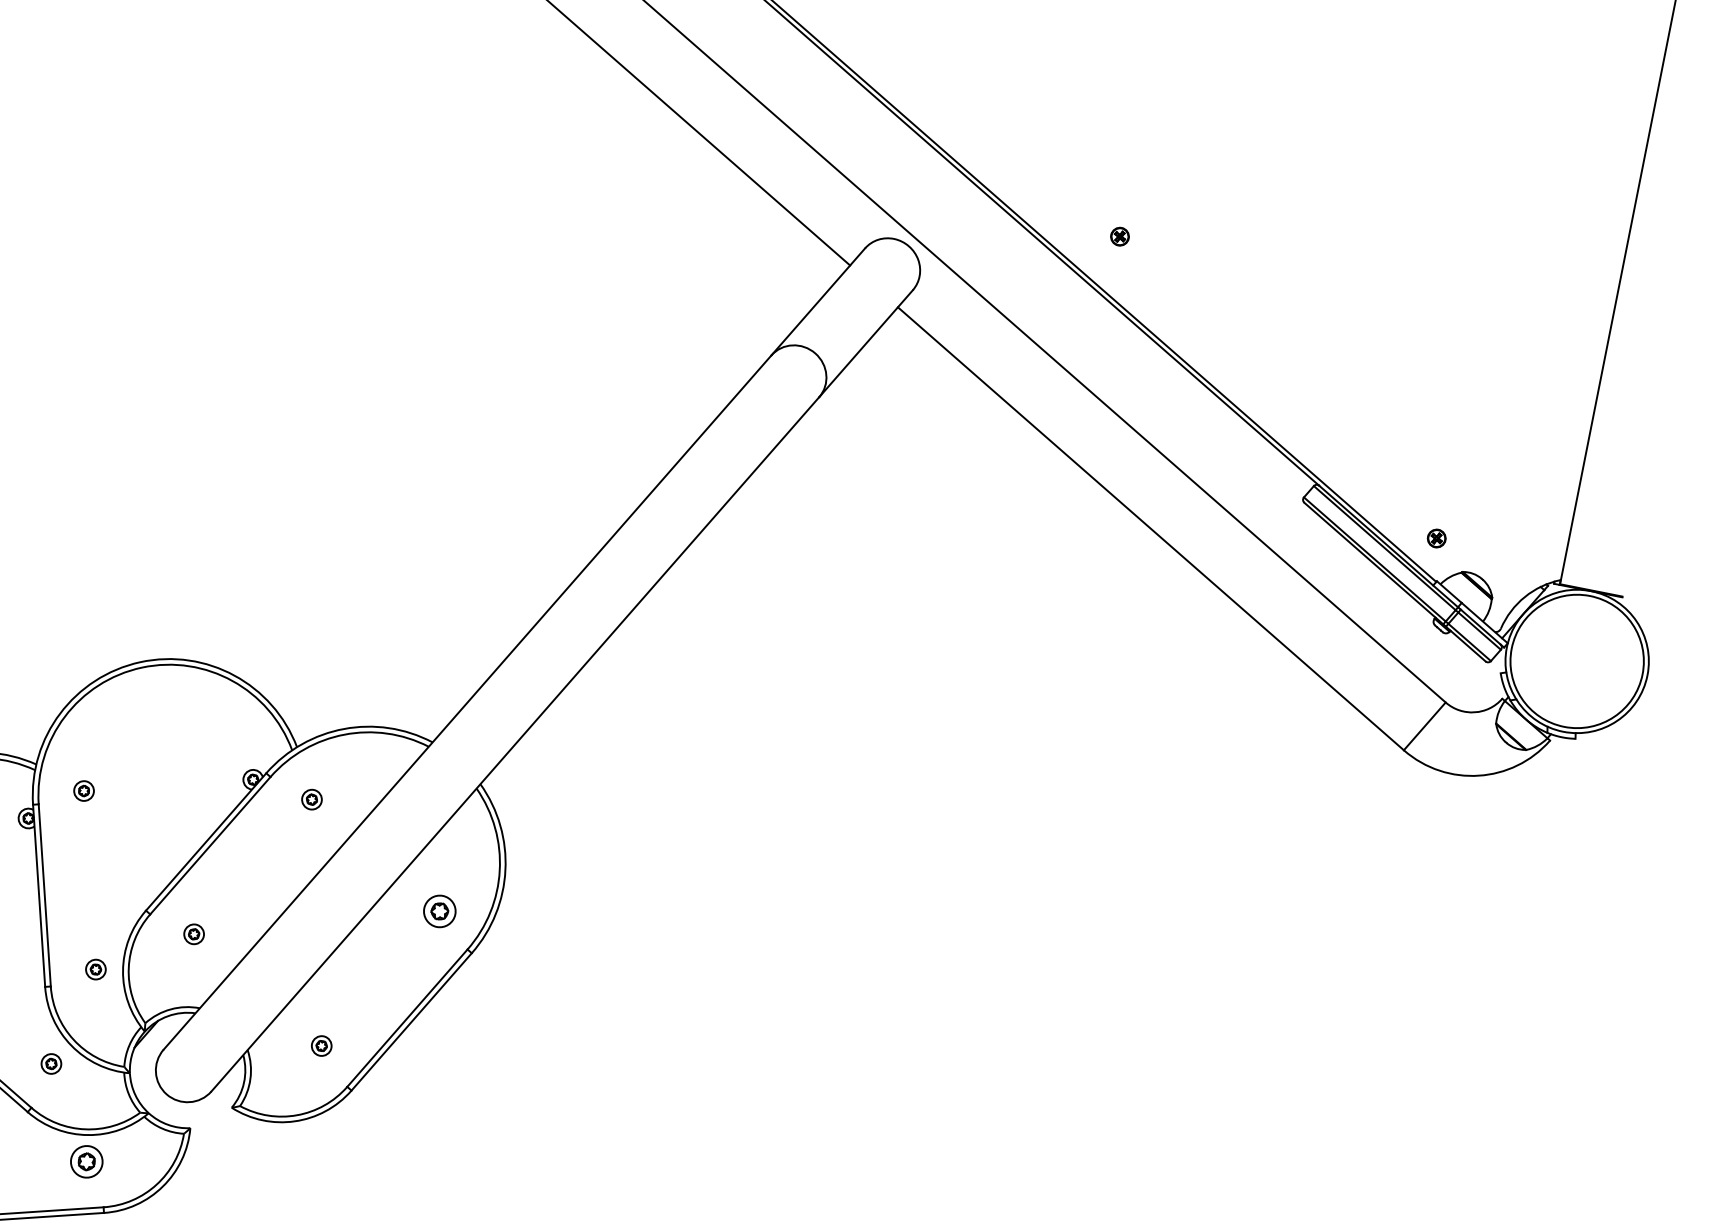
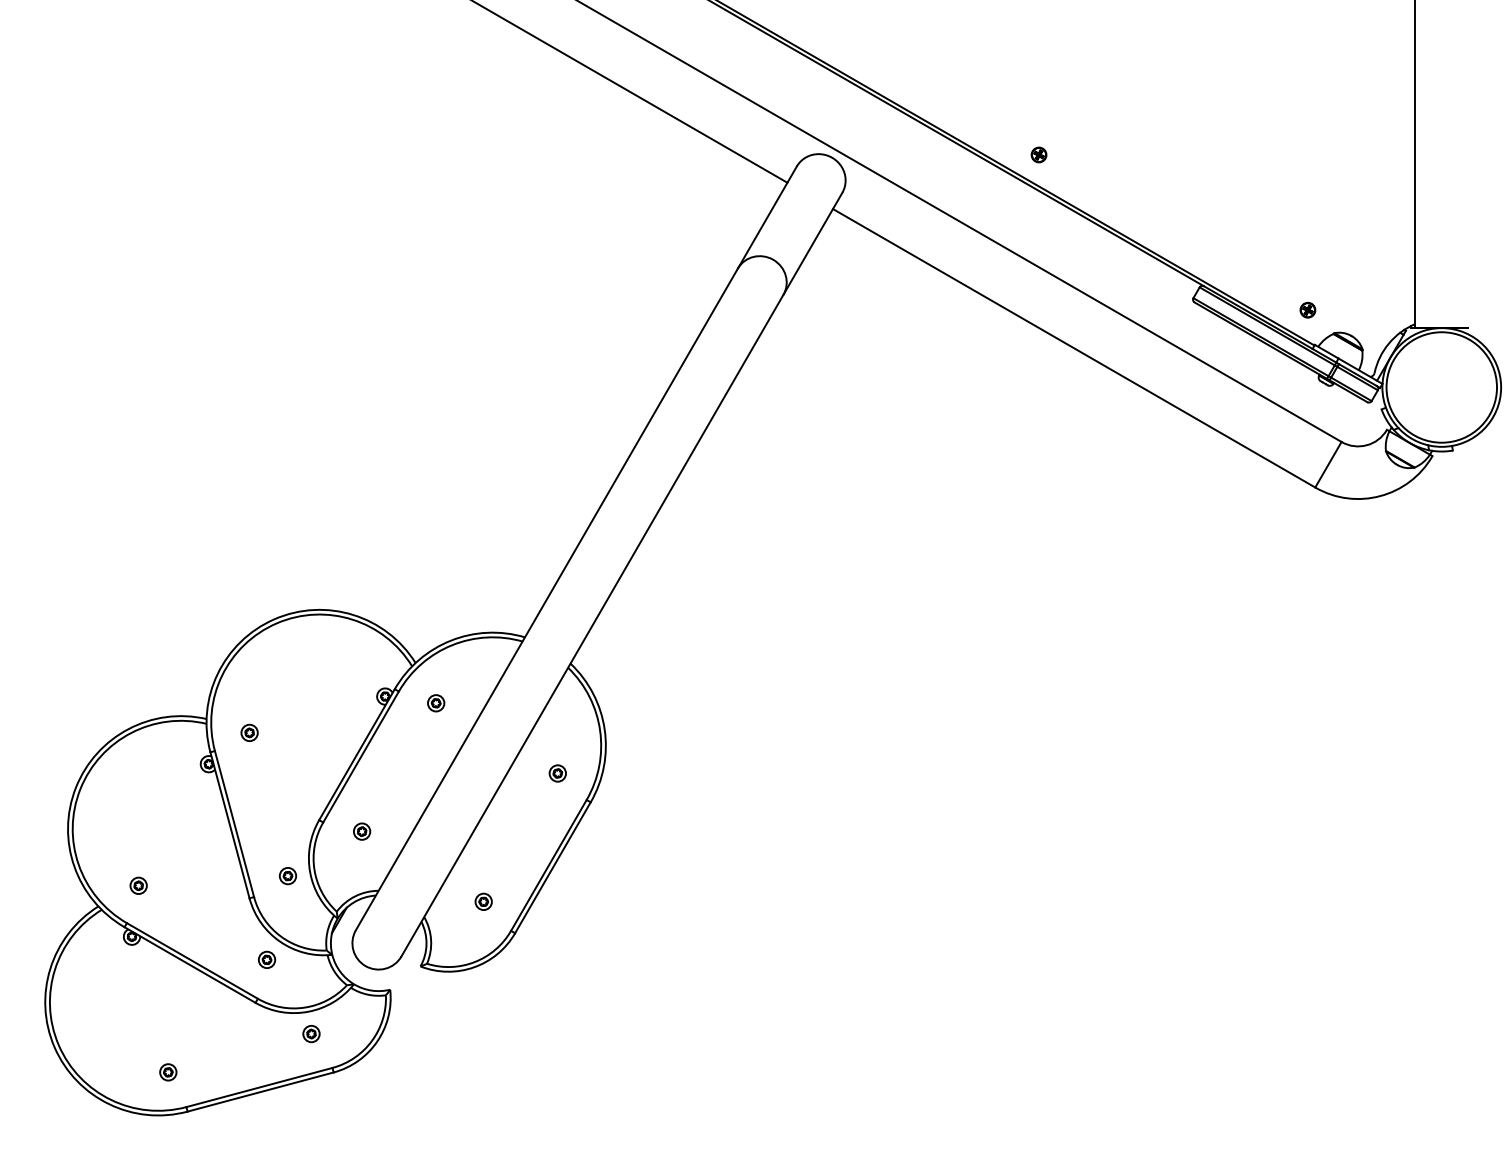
part: (1119, 236) -> (1038, 154), moved
part: (439, 911) -> (557, 773), size x0.62
part: (86, 1162) -> (311, 1034), size x0.62

